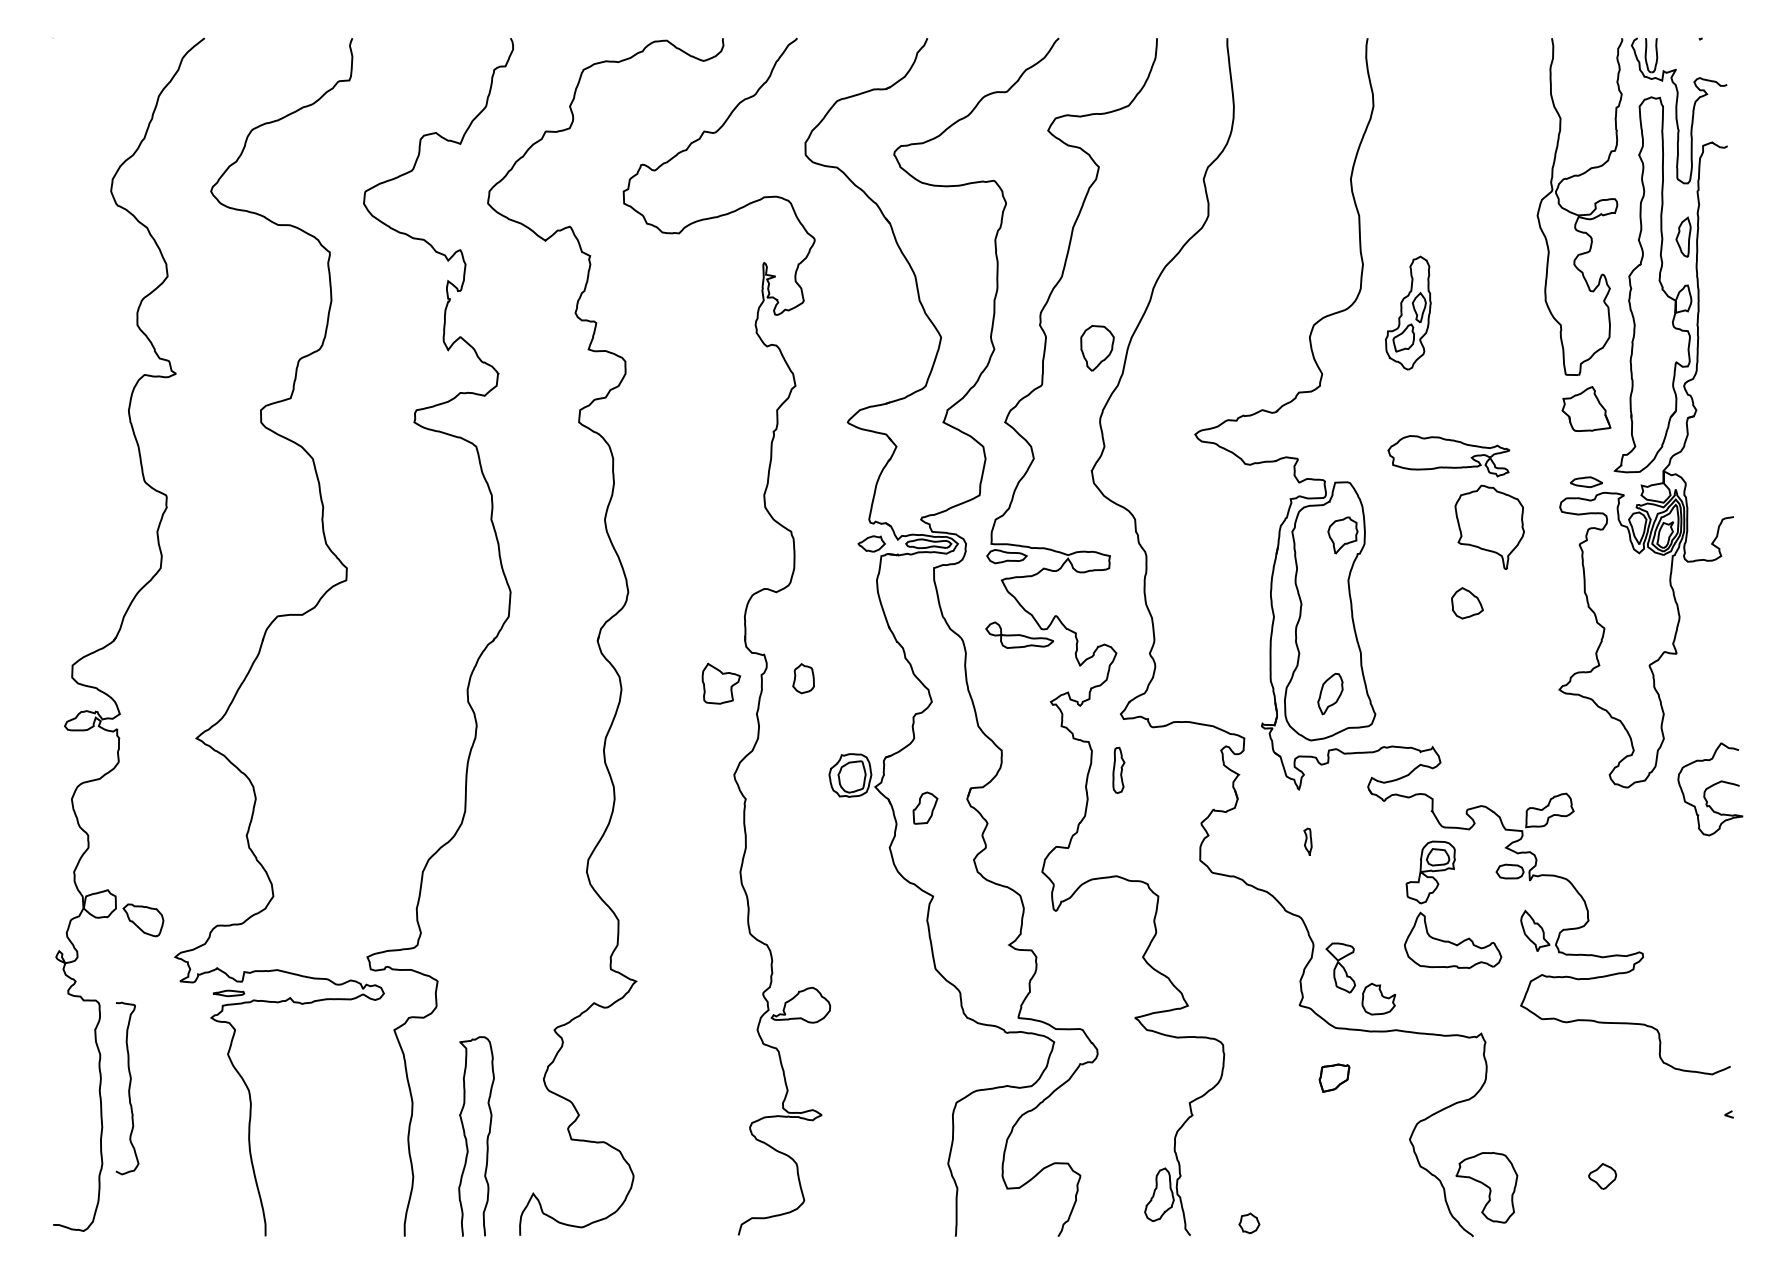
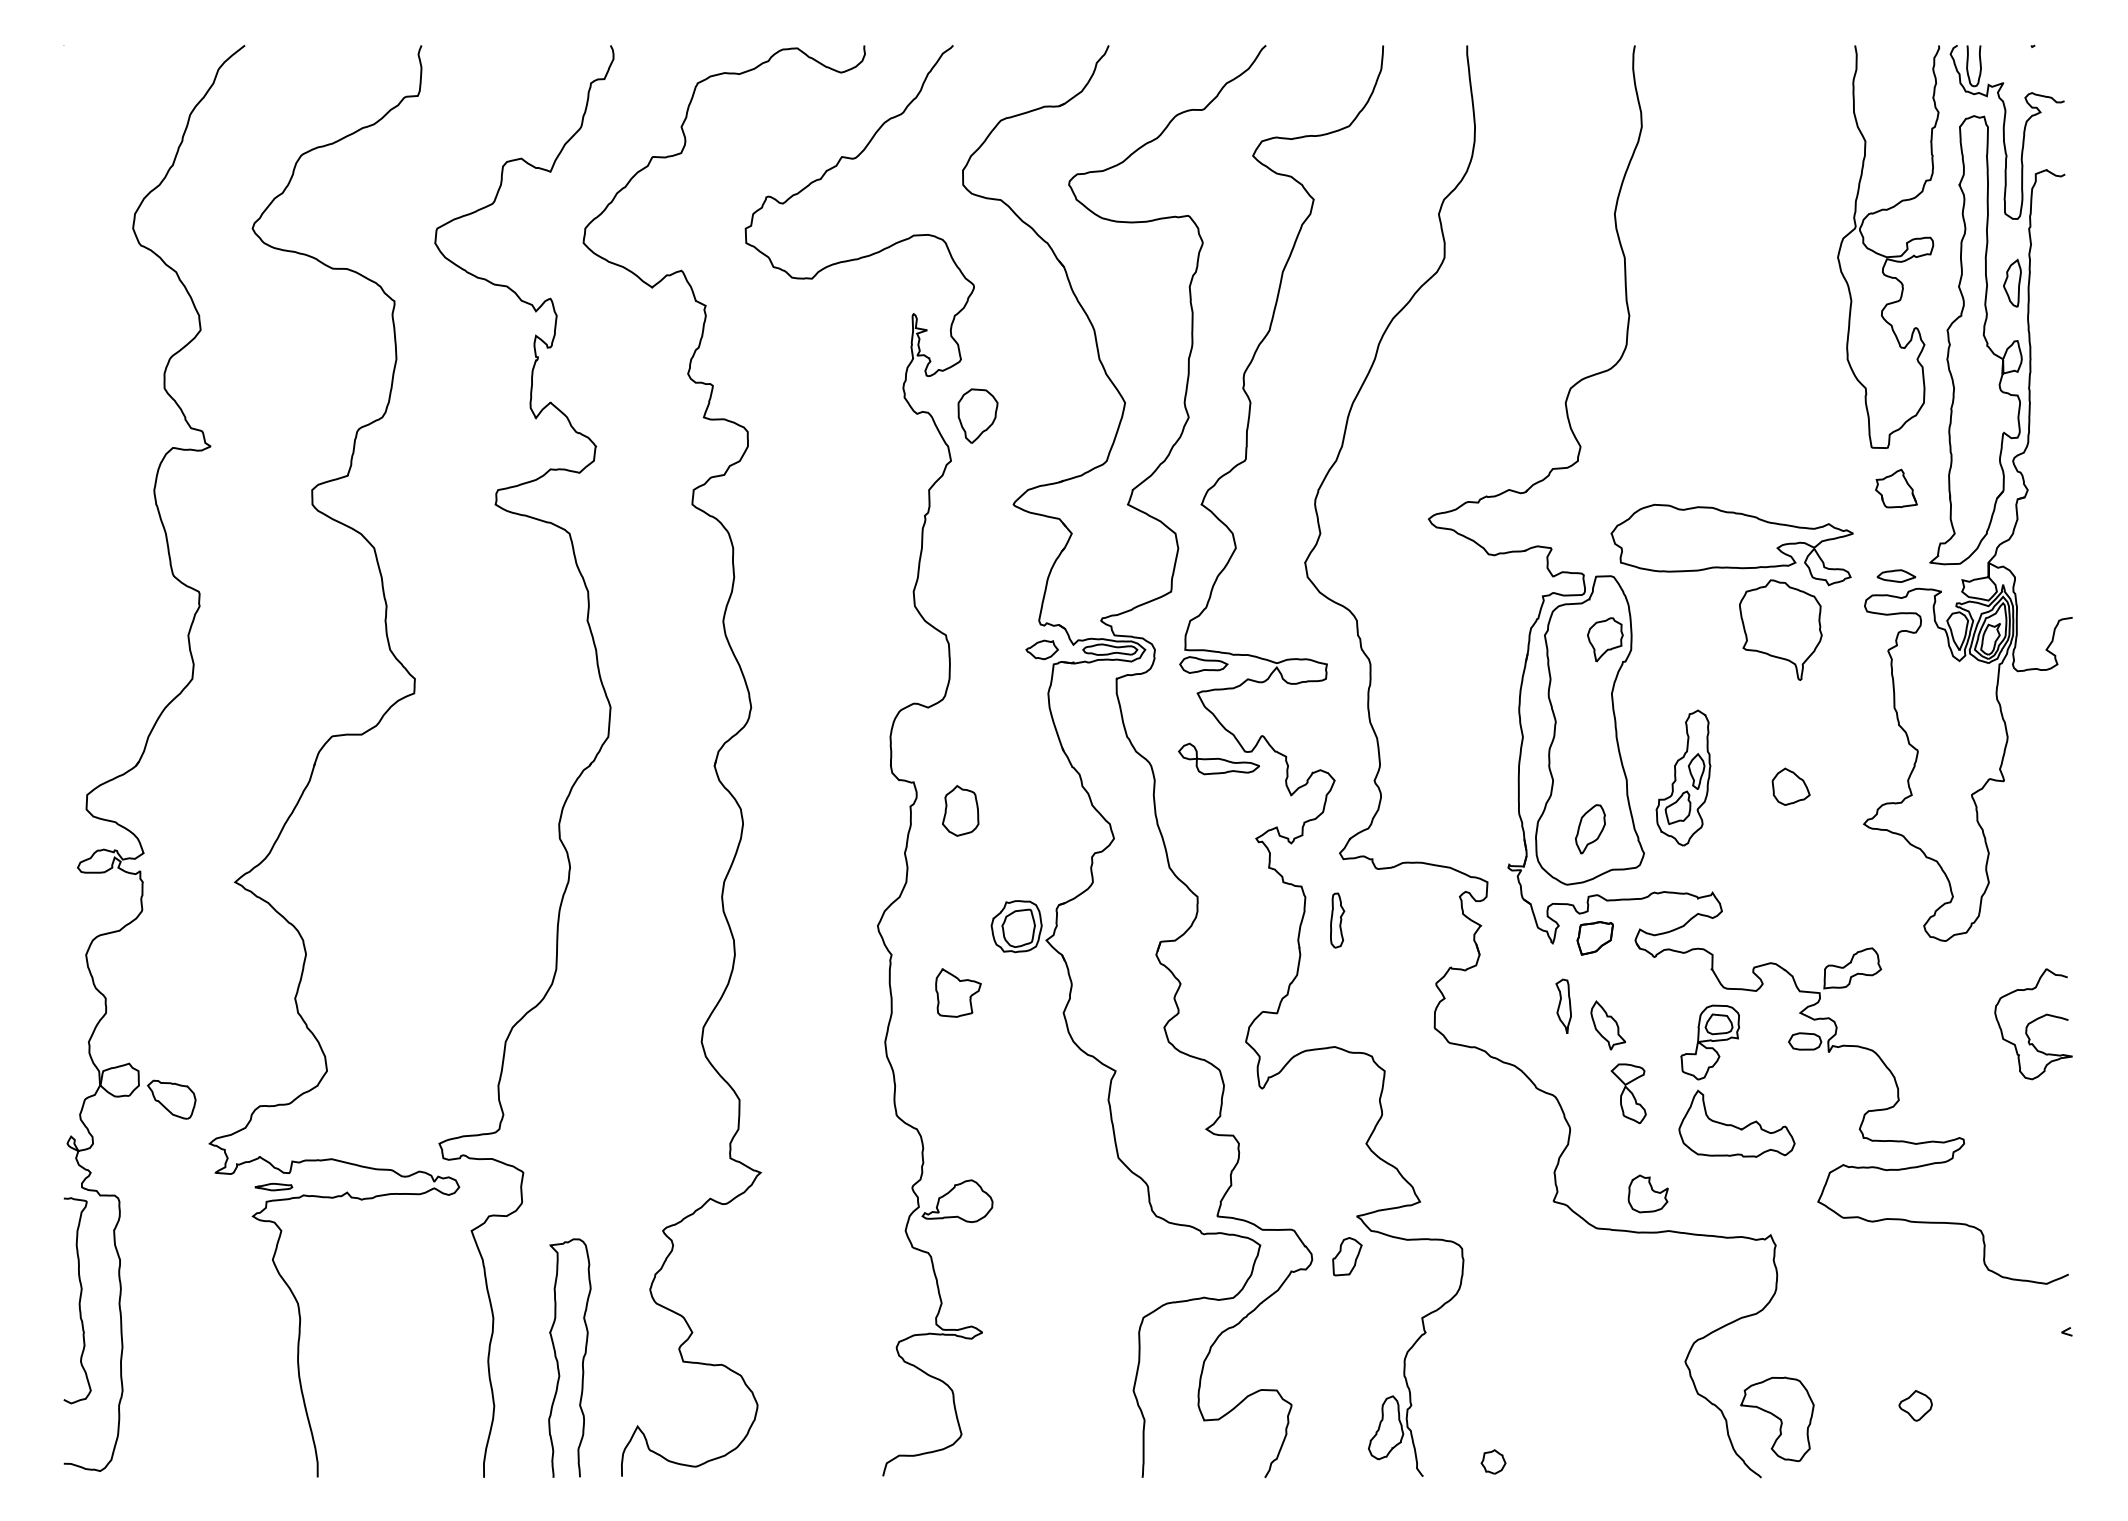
part: (1408, 312) -> (1683, 777), moved
part: (1097, 347) -> (977, 415), moved
part: (1586, 408) -> (1896, 488), size x0.71
part: (1448, 455) -> (1731, 544), size x1.67
part: (1466, 603) -> (1790, 786), moved
part: (803, 678) -> (960, 810), size x1.43
part: (721, 683) -> (958, 992), moved
curve: (1710, 787) -> (2033, 1022), moved
part: (925, 808) -> (1347, 1256), moved
part: (1307, 841) -> (1563, 1005), size x1.67
part: (1534, 931) -> (1607, 1025), moved
part: (1340, 967) -> (1628, 1093), moved
part: (1333, 1078) -> (1594, 938), moved
curve: (129, 1088) -> (79, 1300), moved

